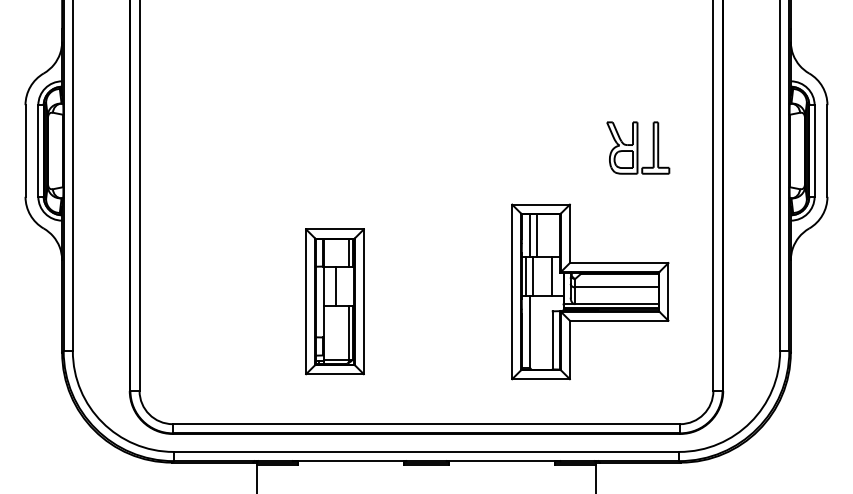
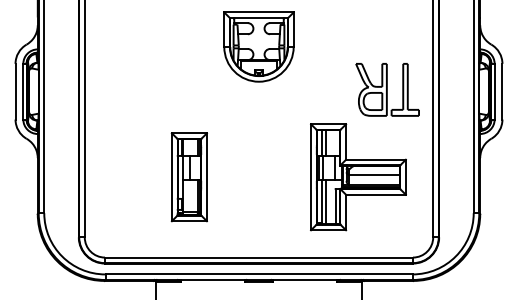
part: (425, 76) -> (258, 46), added
part: (638, 147) -> (387, 89), size x1.67
part: (333, 302) -> (188, 177), moved
line: (537, 331) -> (326, 201), added

